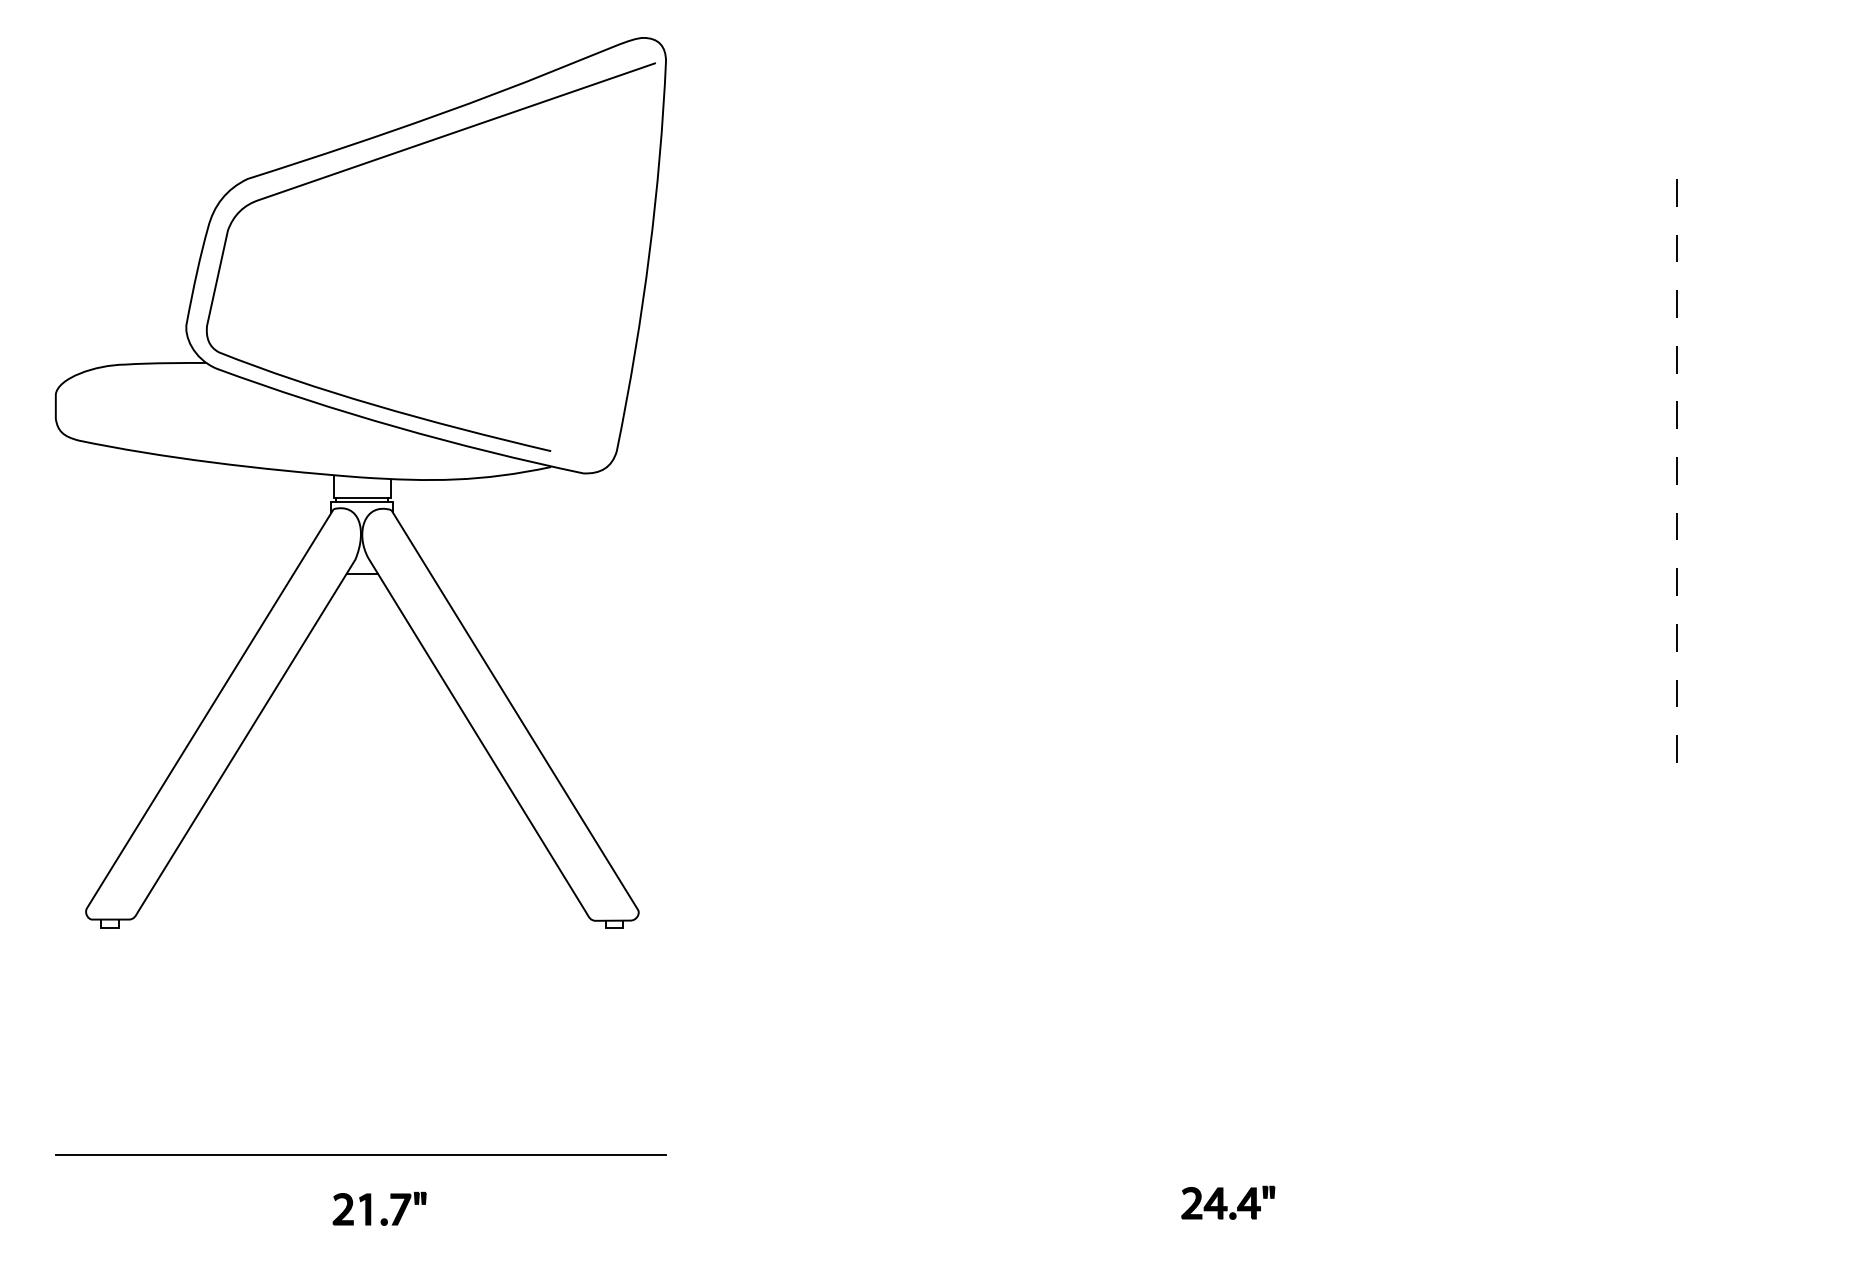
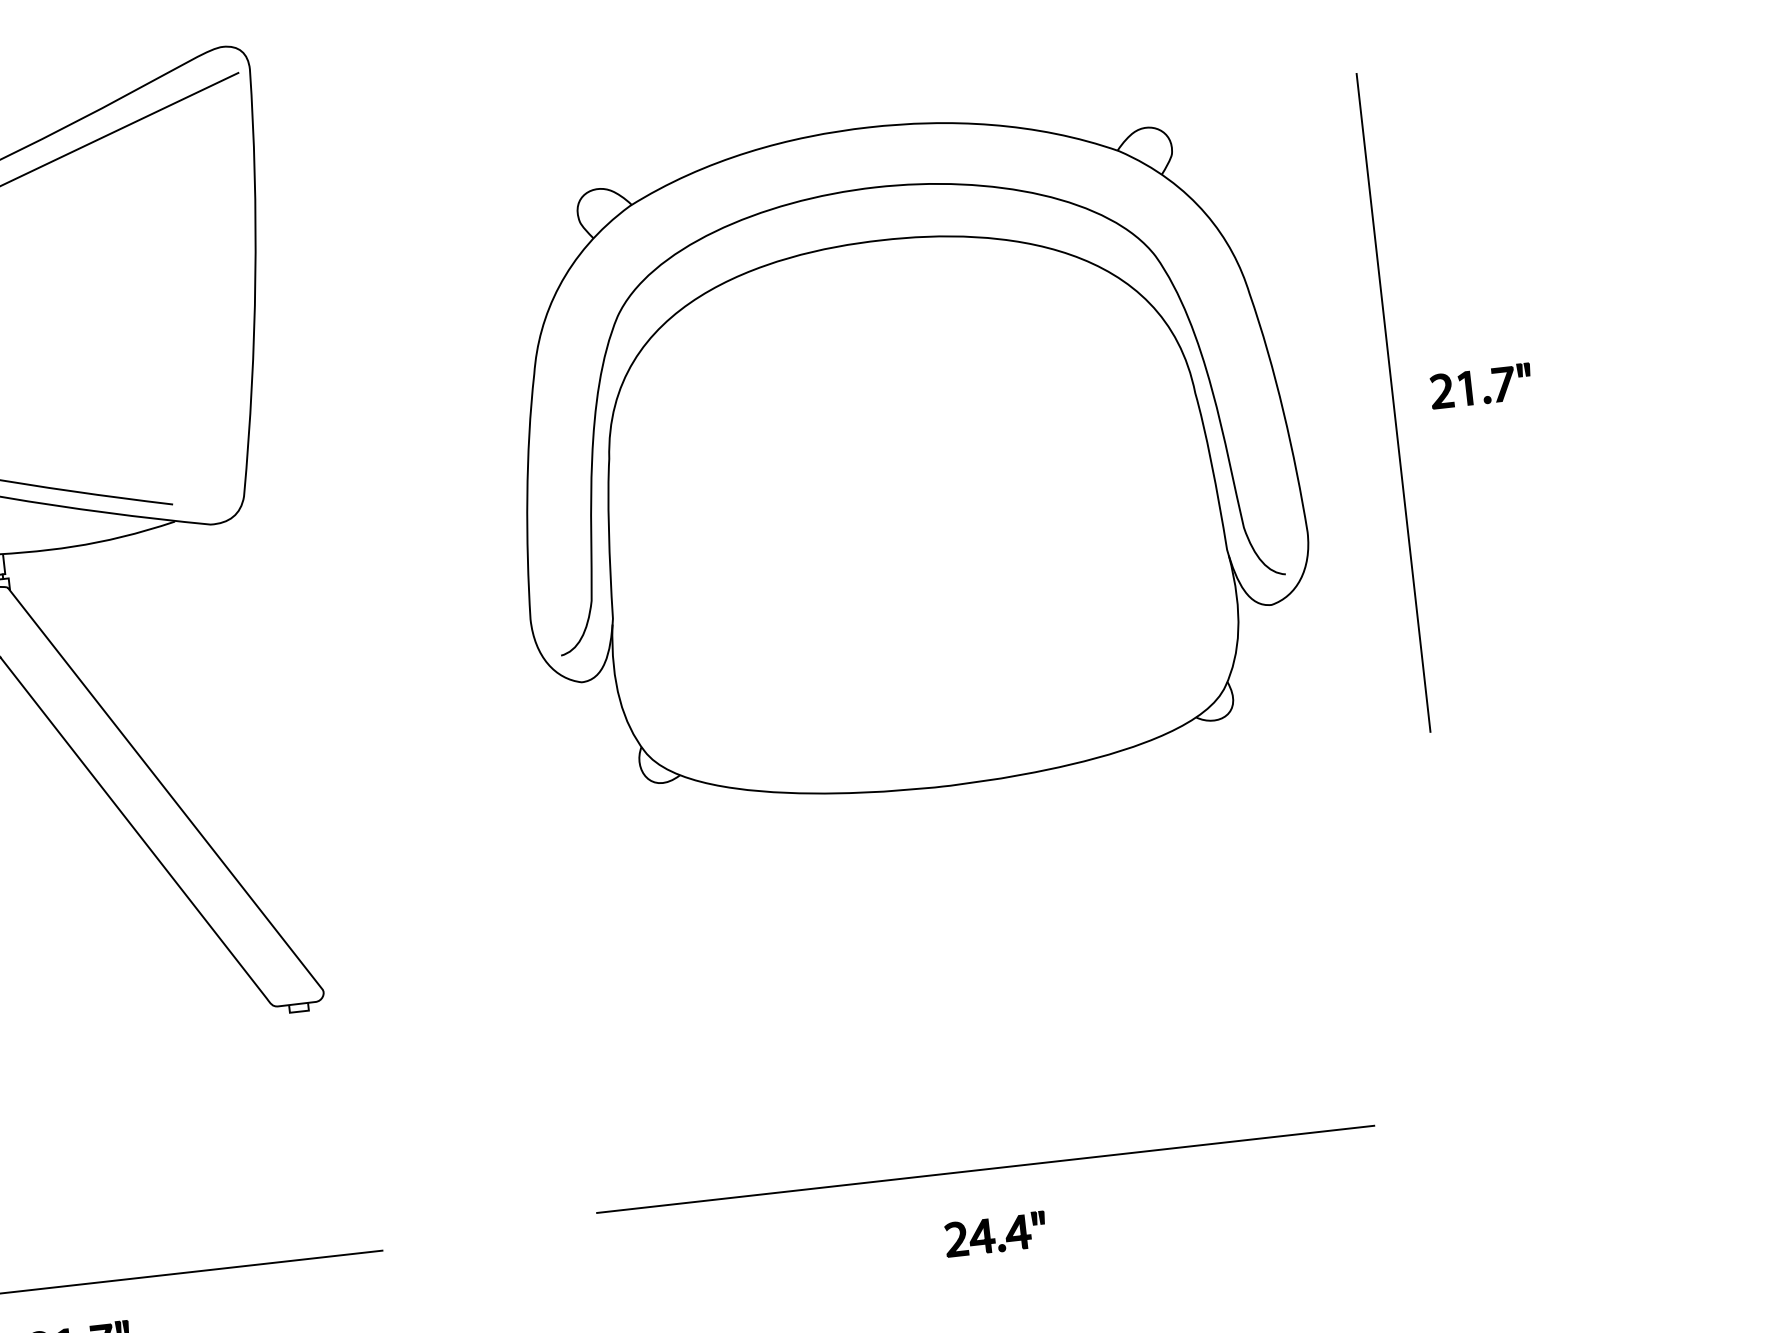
part: (1750, 477) -> (1471, 387), added
part: (1225, 482) -> (905, 456), added
line: (1677, 483) -> (1393, 402), dashed -> solid
line: (1225, 1142) -> (985, 1169), added

